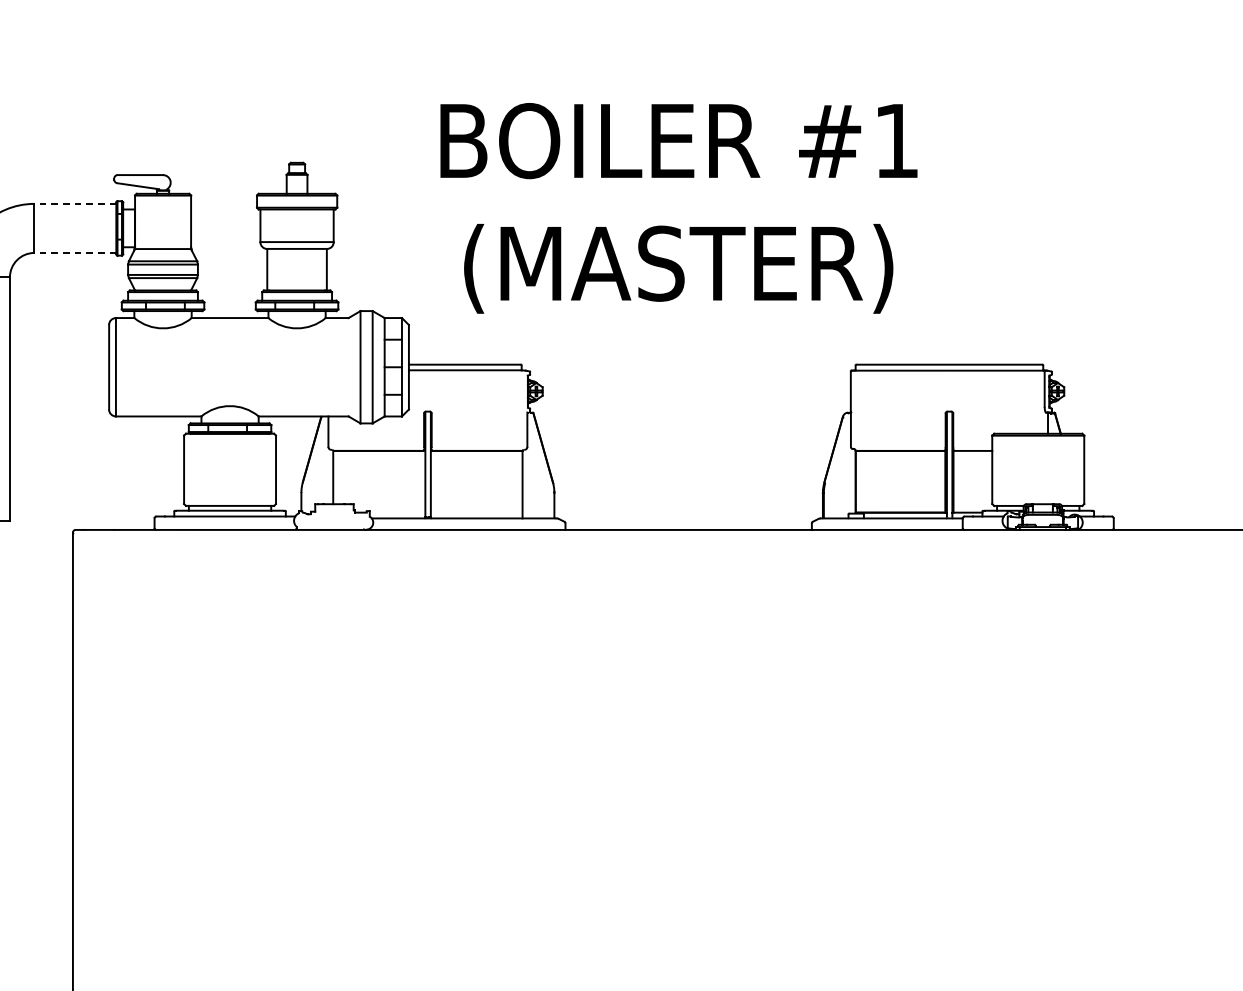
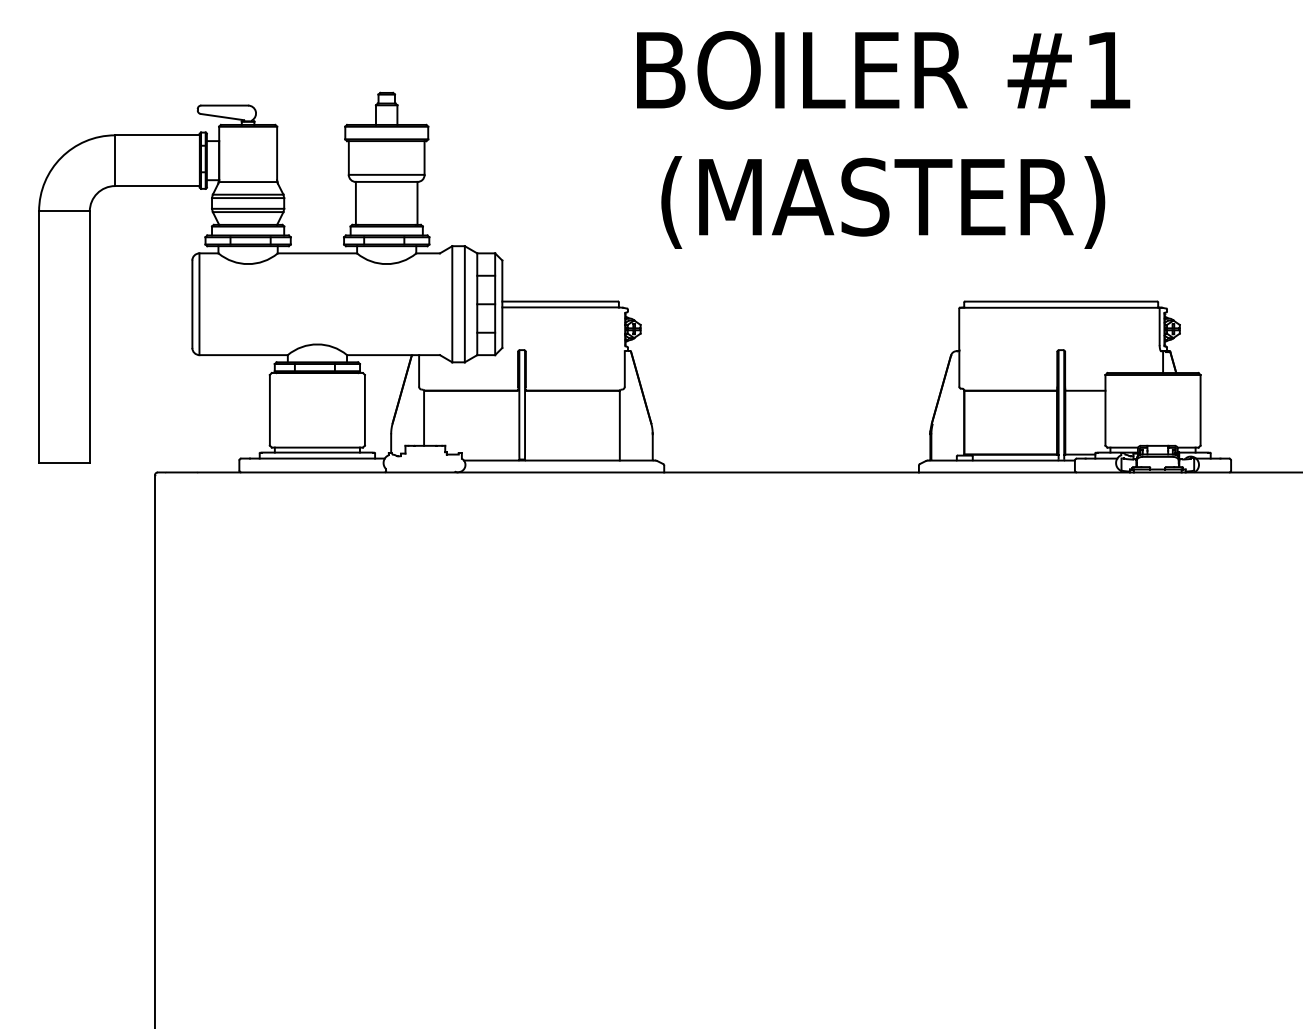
line: (75, 204) -> (157, 135), dashed -> solid
text: (678, 207) -> (883, 139), moved
line: (75, 253) -> (157, 186), dashed -> solid

